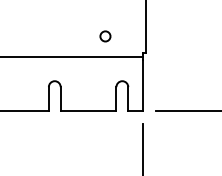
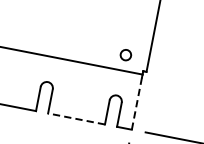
circle: (105, 36) -> (125, 55), moved
line: (142, 85) -> (136, 103), solid -> dashed
line: (88, 110) -> (76, 118), solid -> dashed

